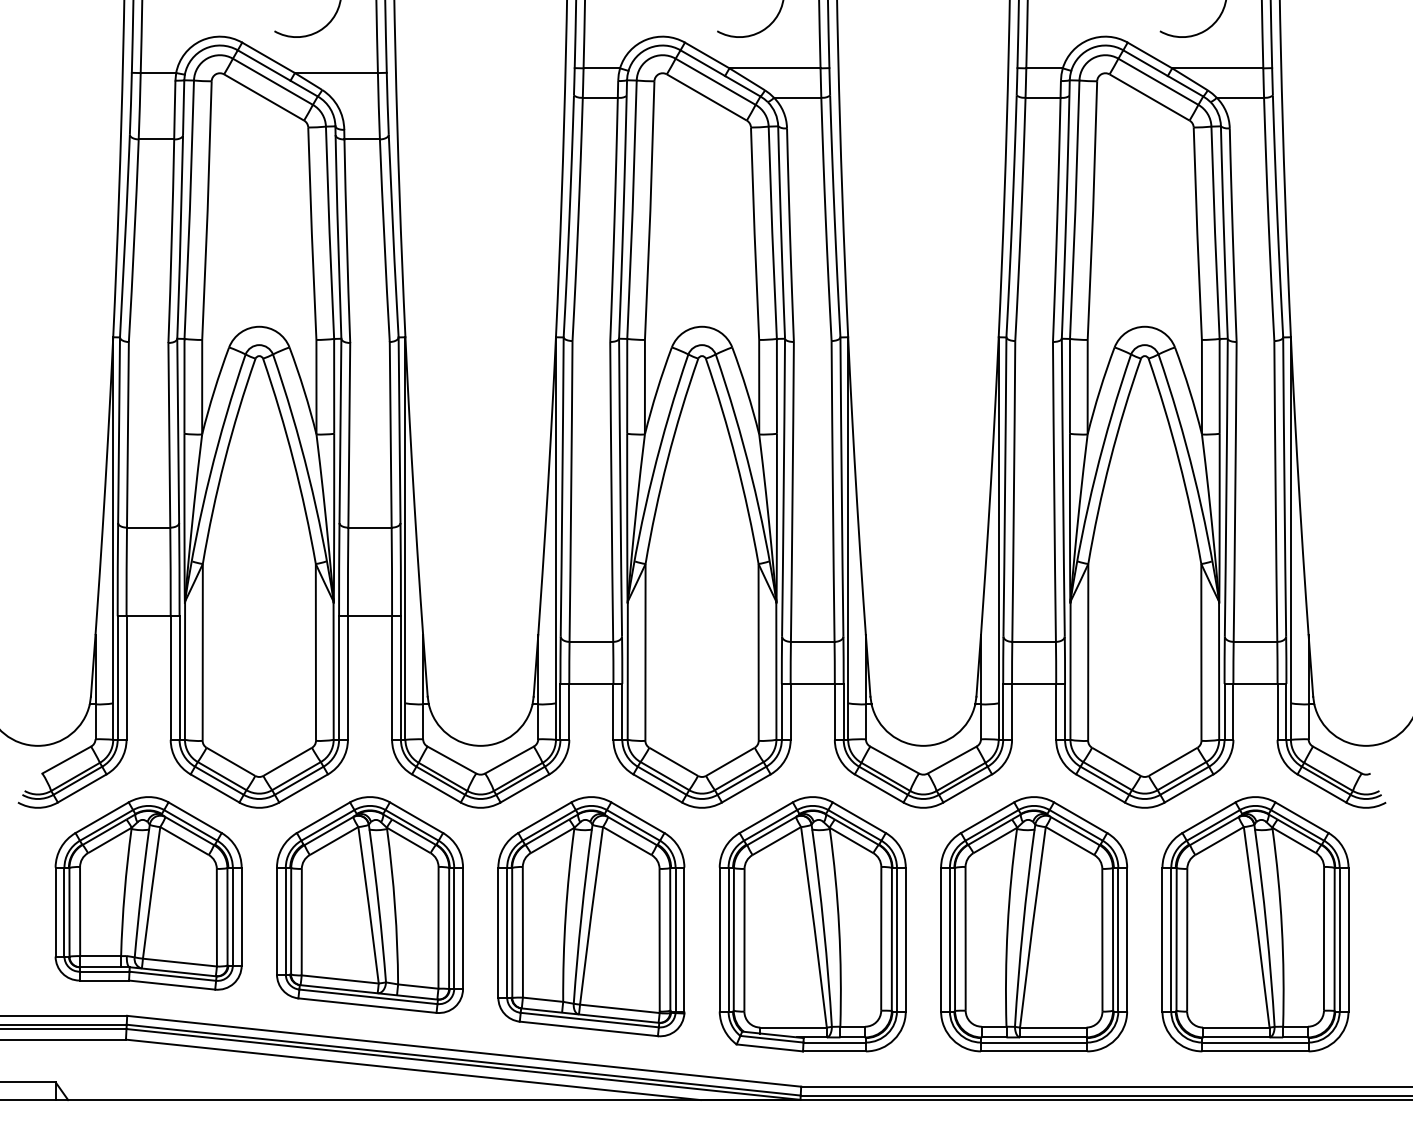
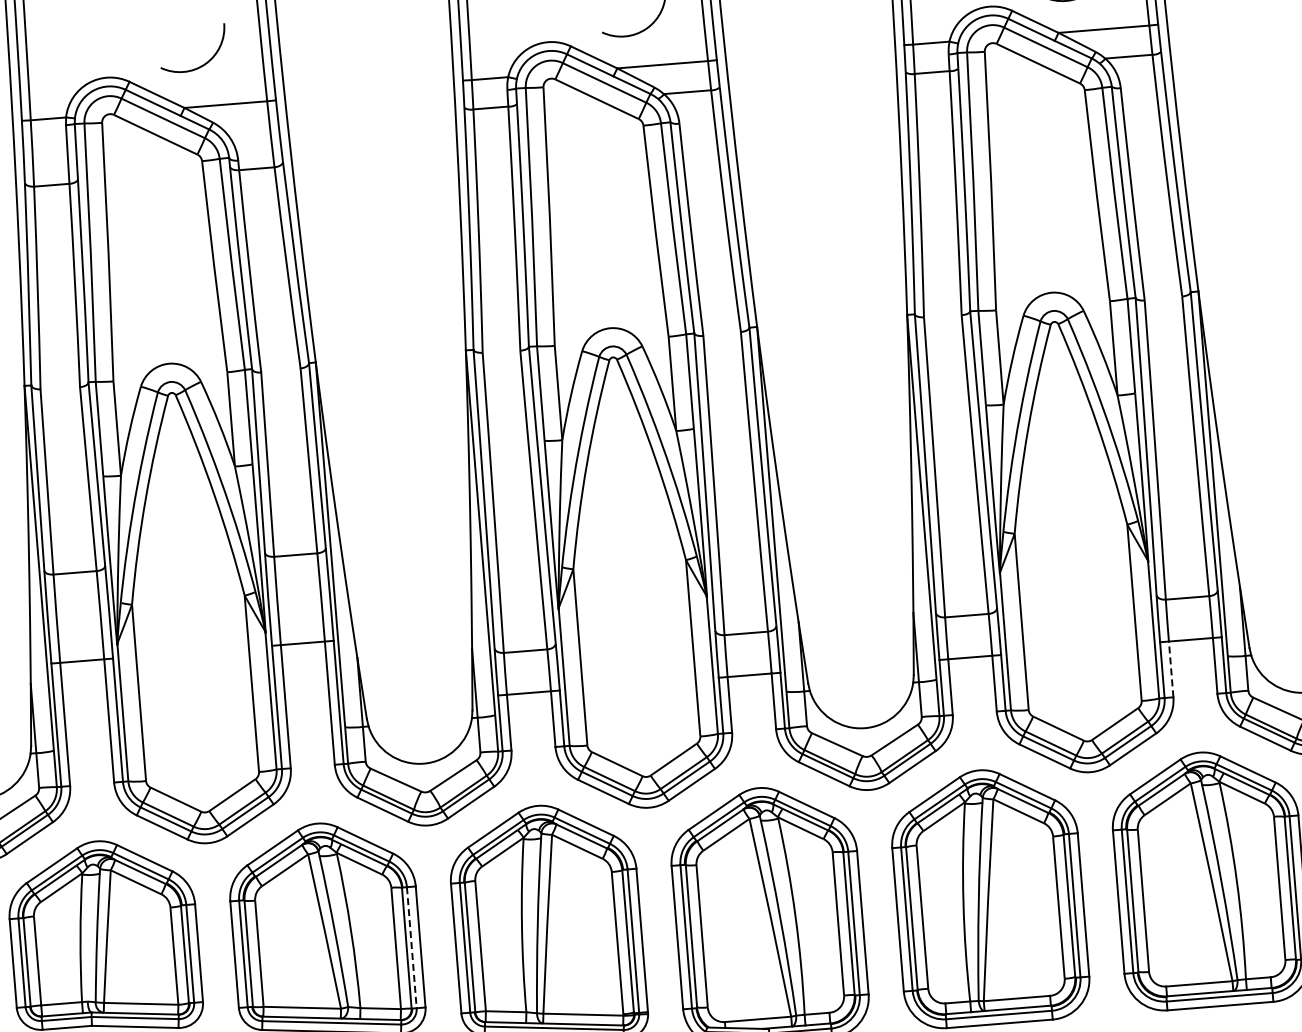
line: (1233, 711) -> (1171, 669), solid -> dashed
line: (454, 928) -> (412, 947), solid -> dashed

